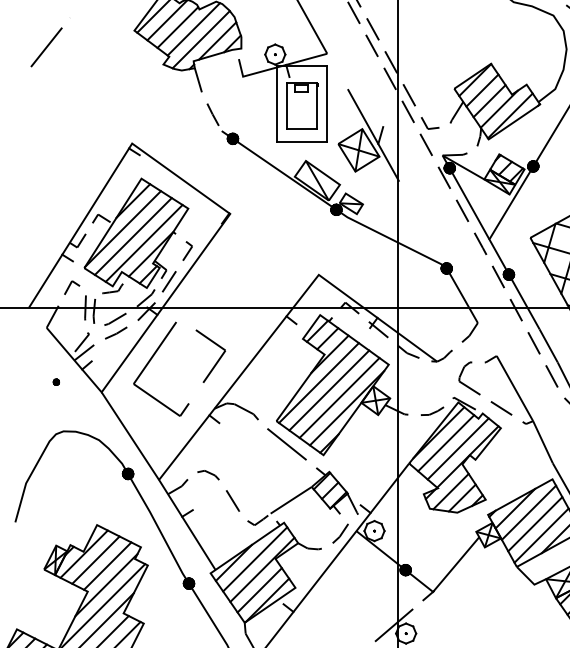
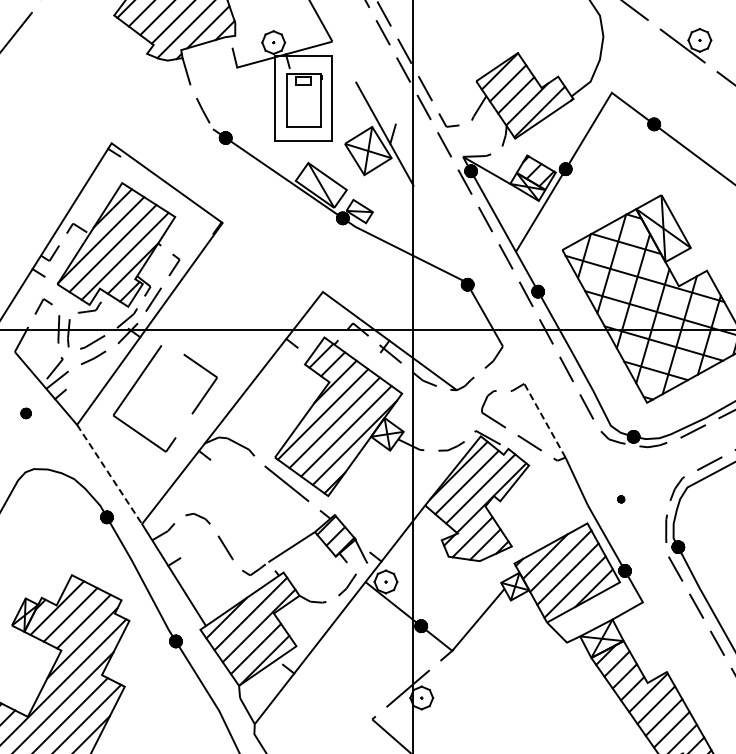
part: (56, 382) -> (25, 413), size x1.6
line: (514, 388) -> (544, 420), solid -> dashed
line: (130, 436) -> (109, 474), solid -> dashed

